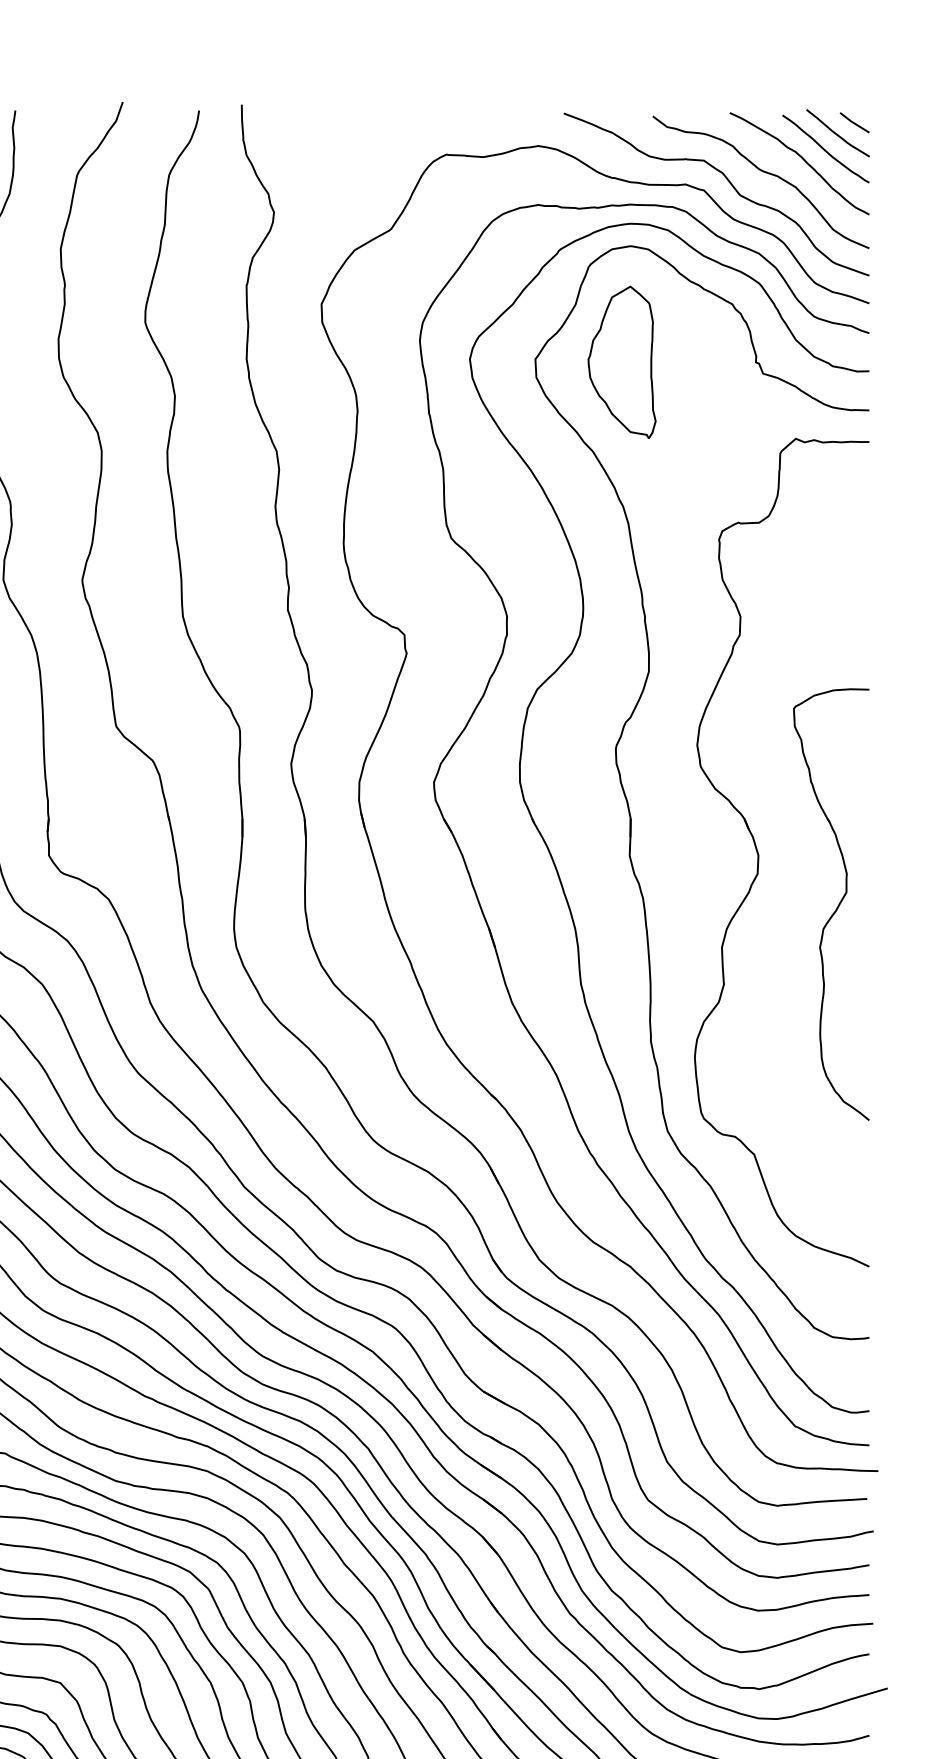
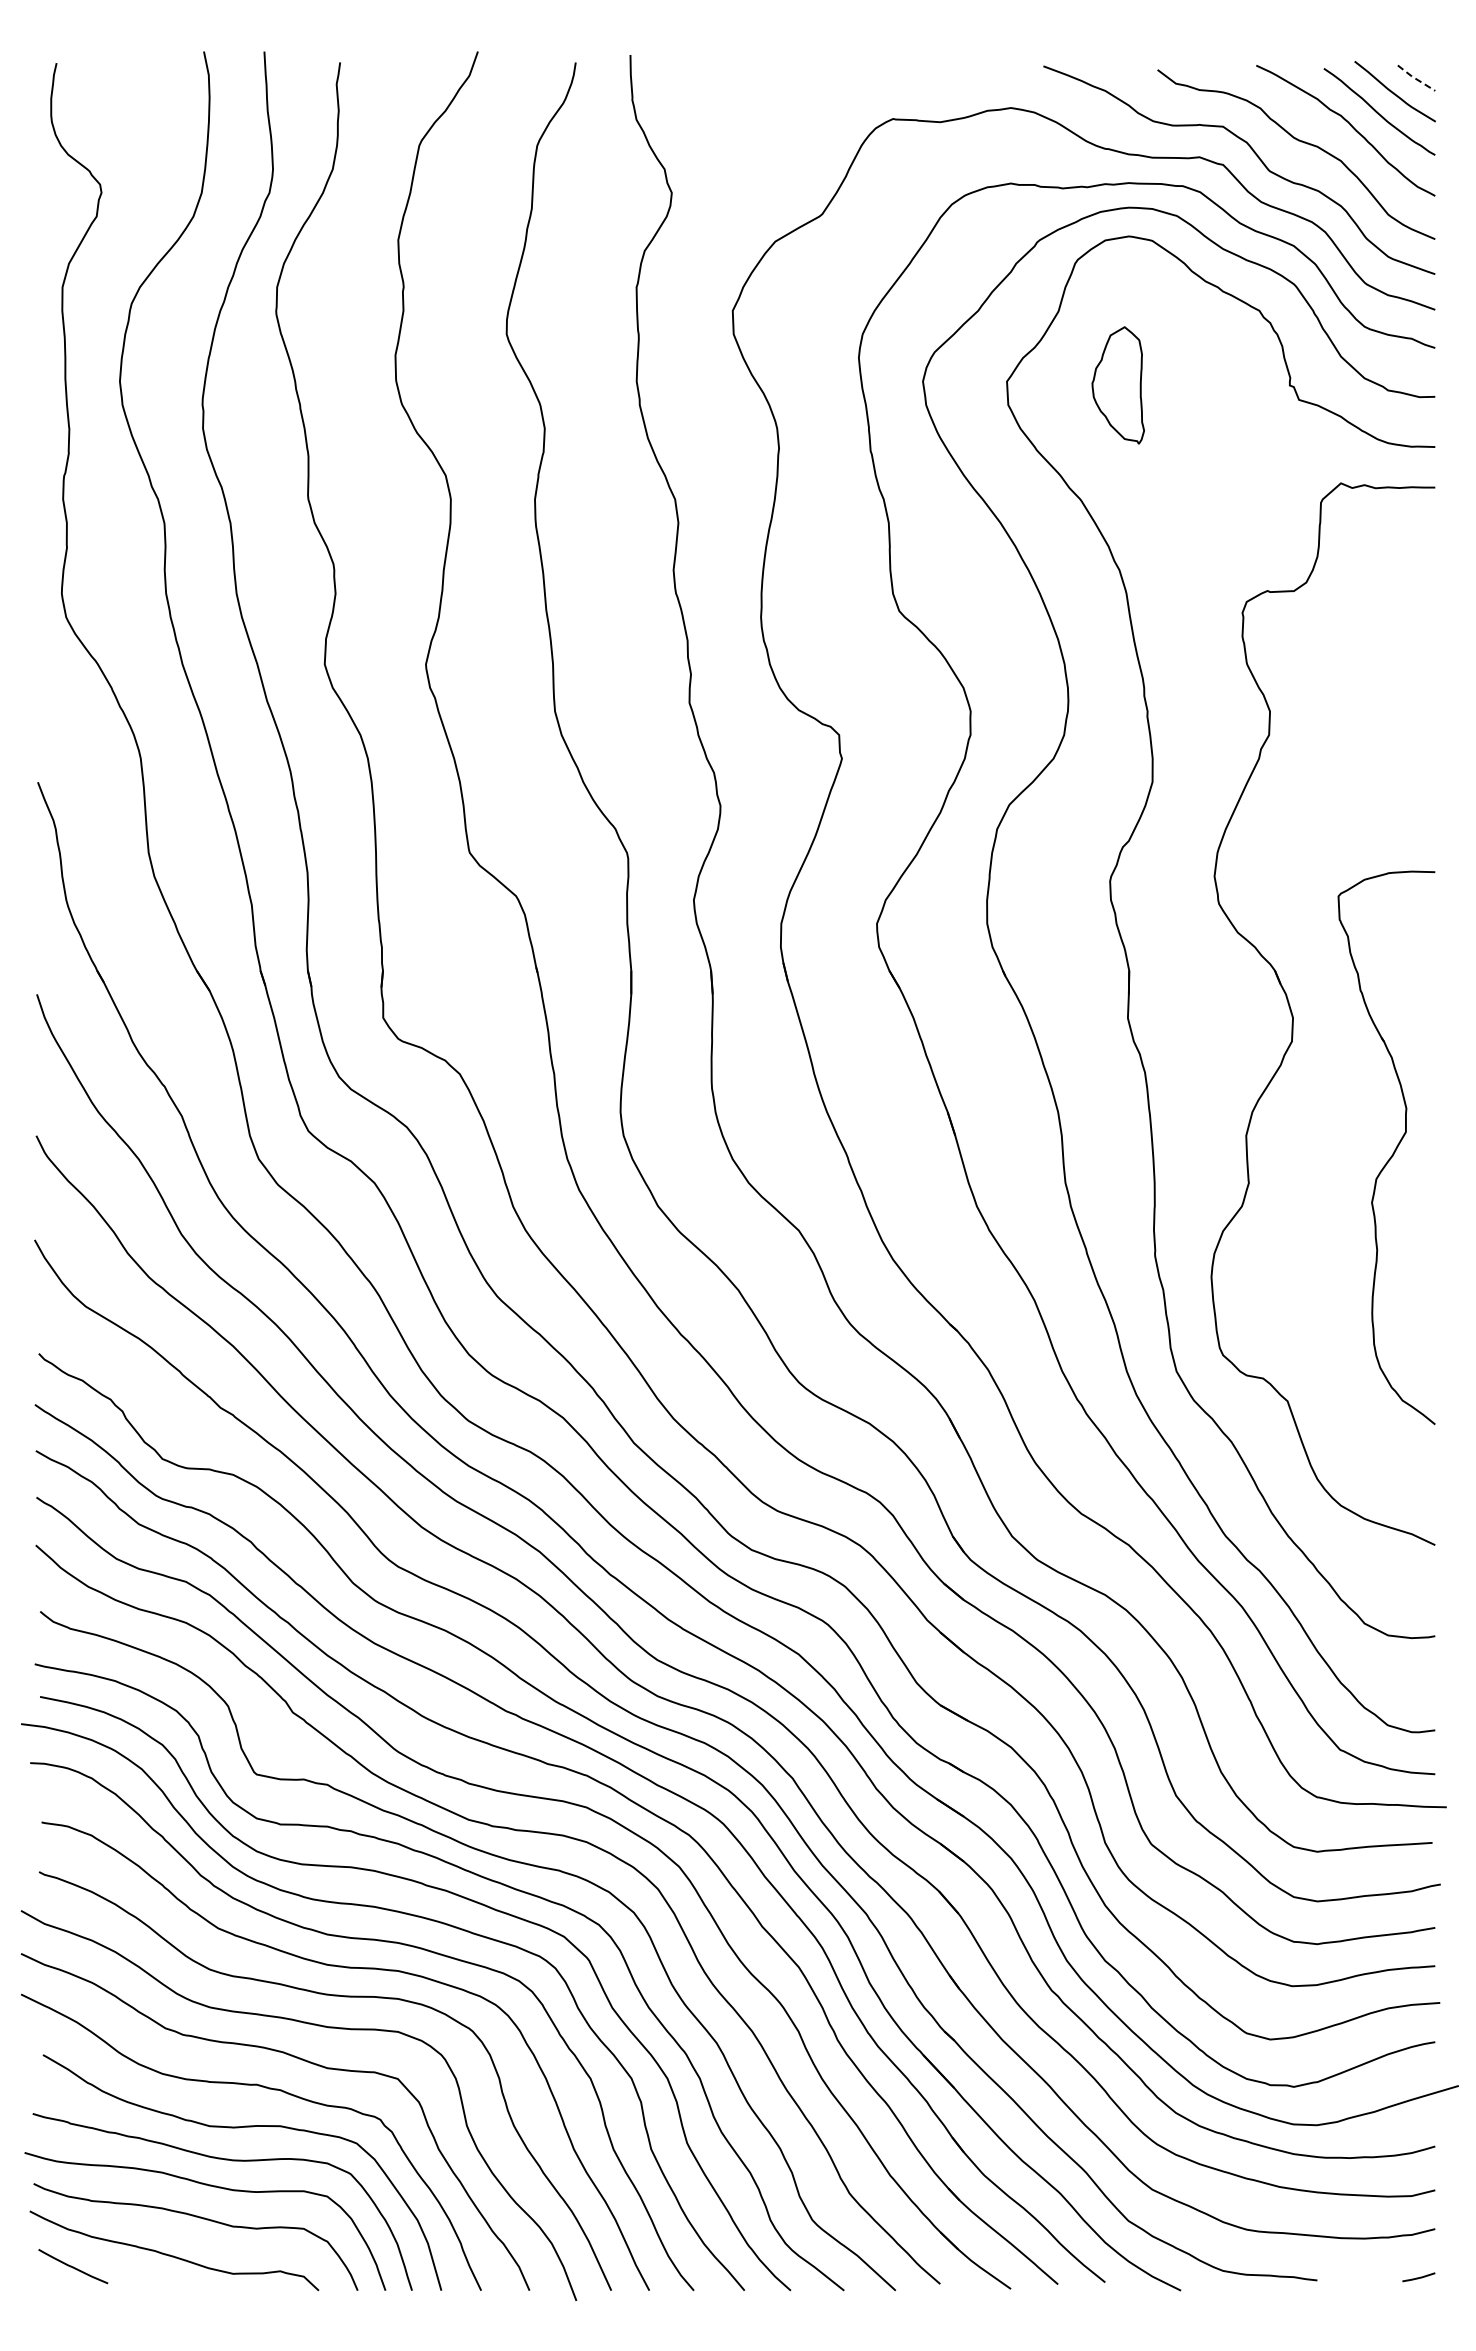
line: (853, 123) -> (1415, 78), solid -> dashed
part: (622, 362) -> (1118, 385), size x0.6
part: (836, 907) -> (1393, 1151), moved

